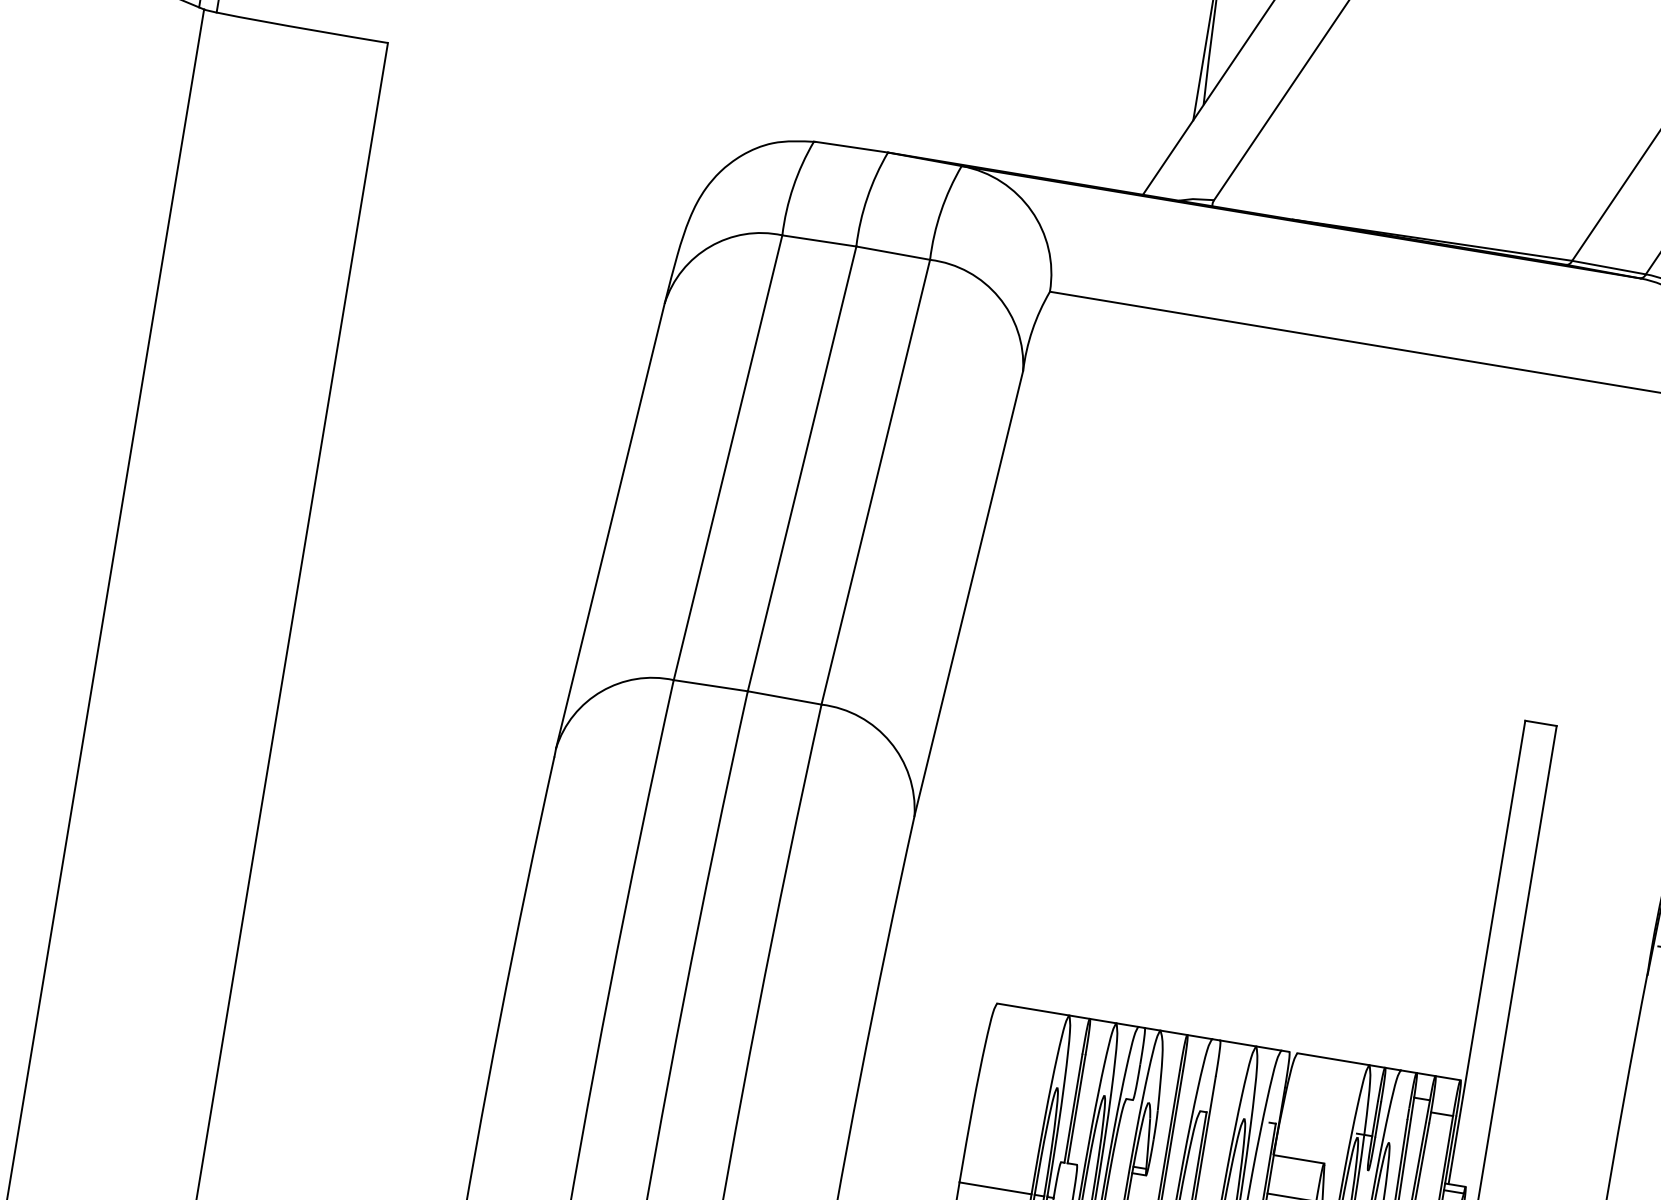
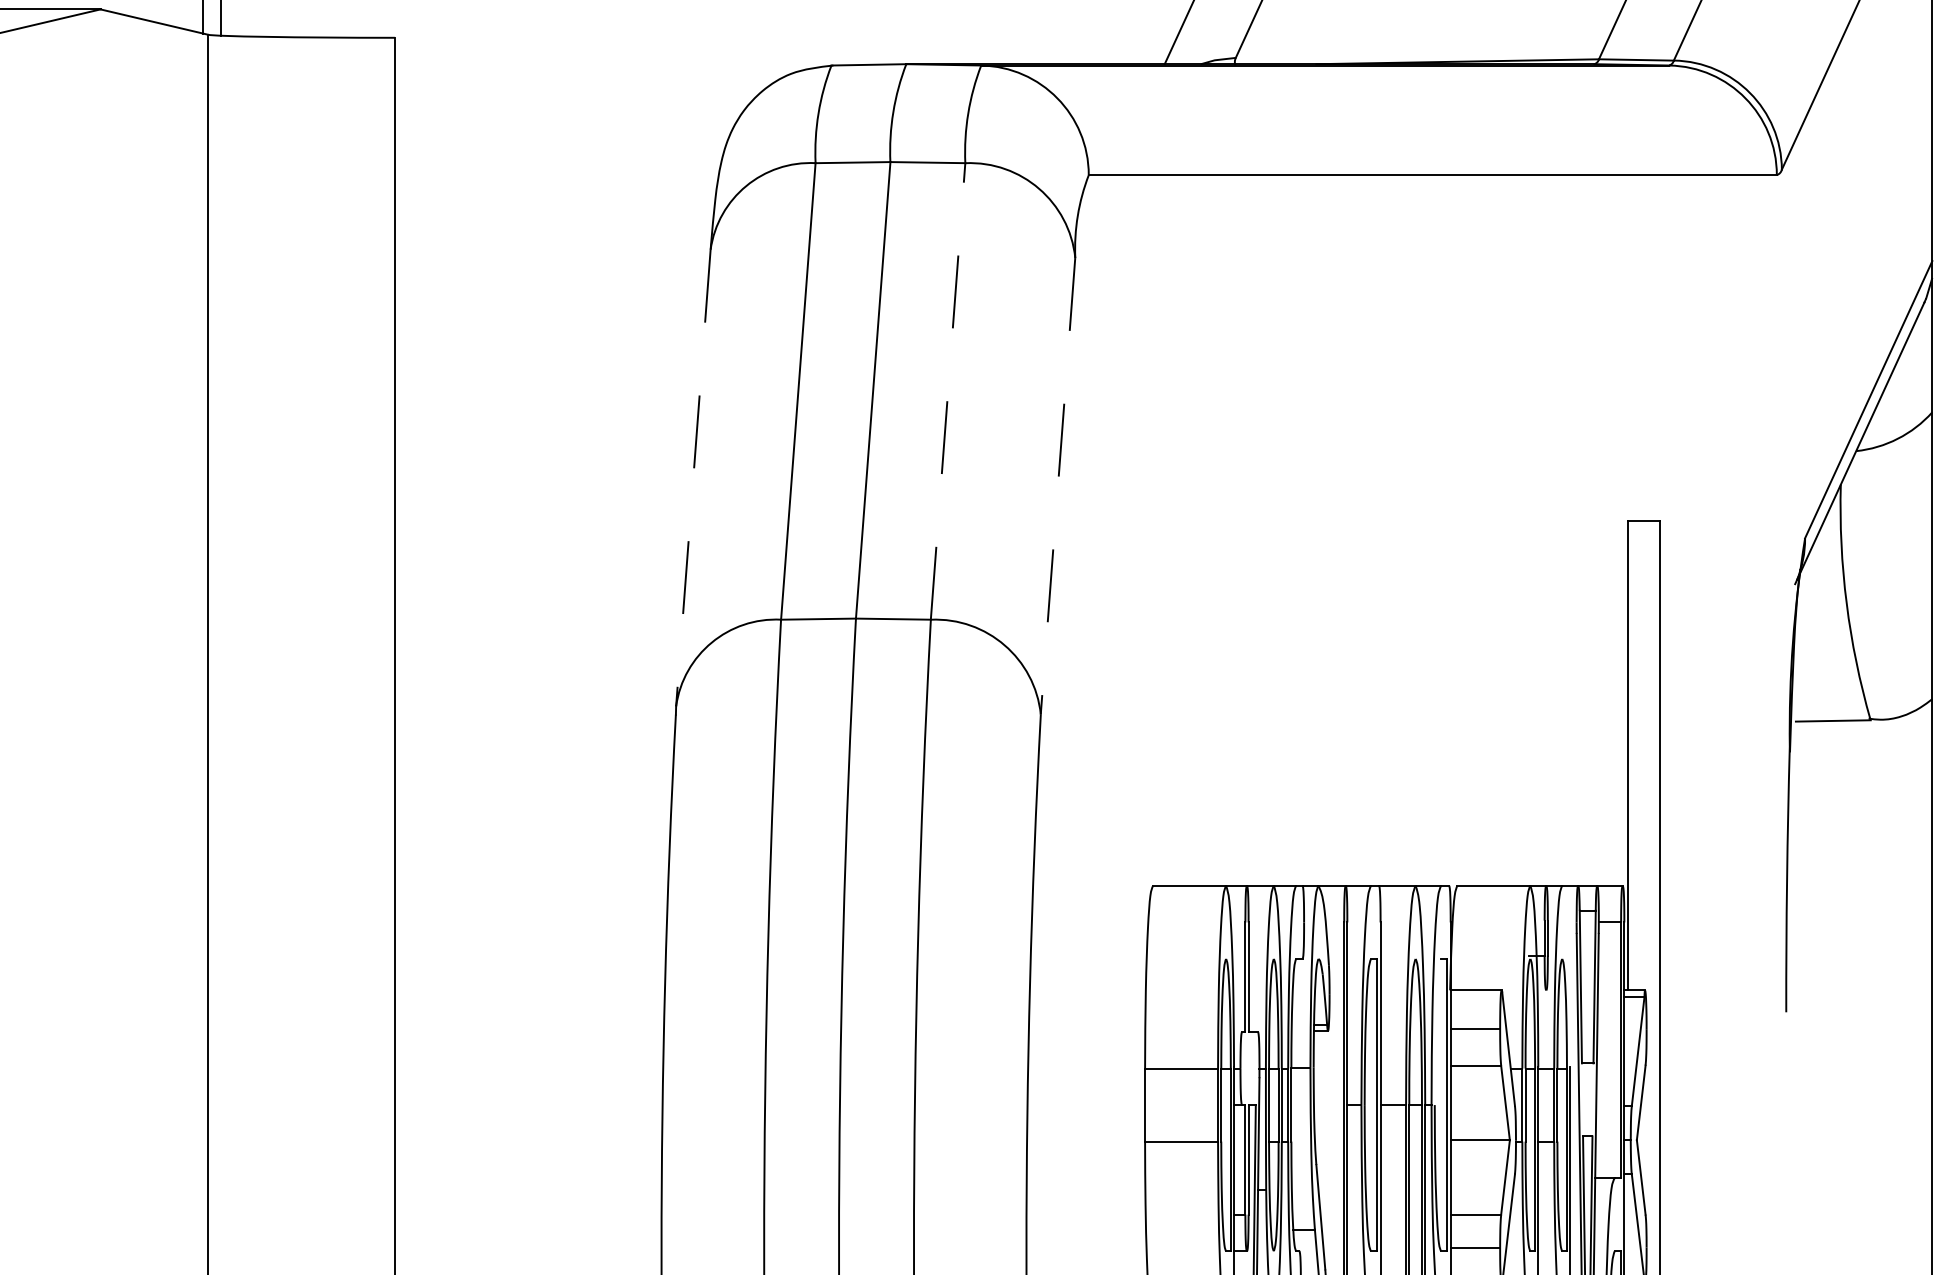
line: (876, 482) -> (948, 391), solid -> dashed
line: (610, 526) -> (693, 478), solid -> dashed
line: (969, 594) -> (1058, 486), solid -> dashed

